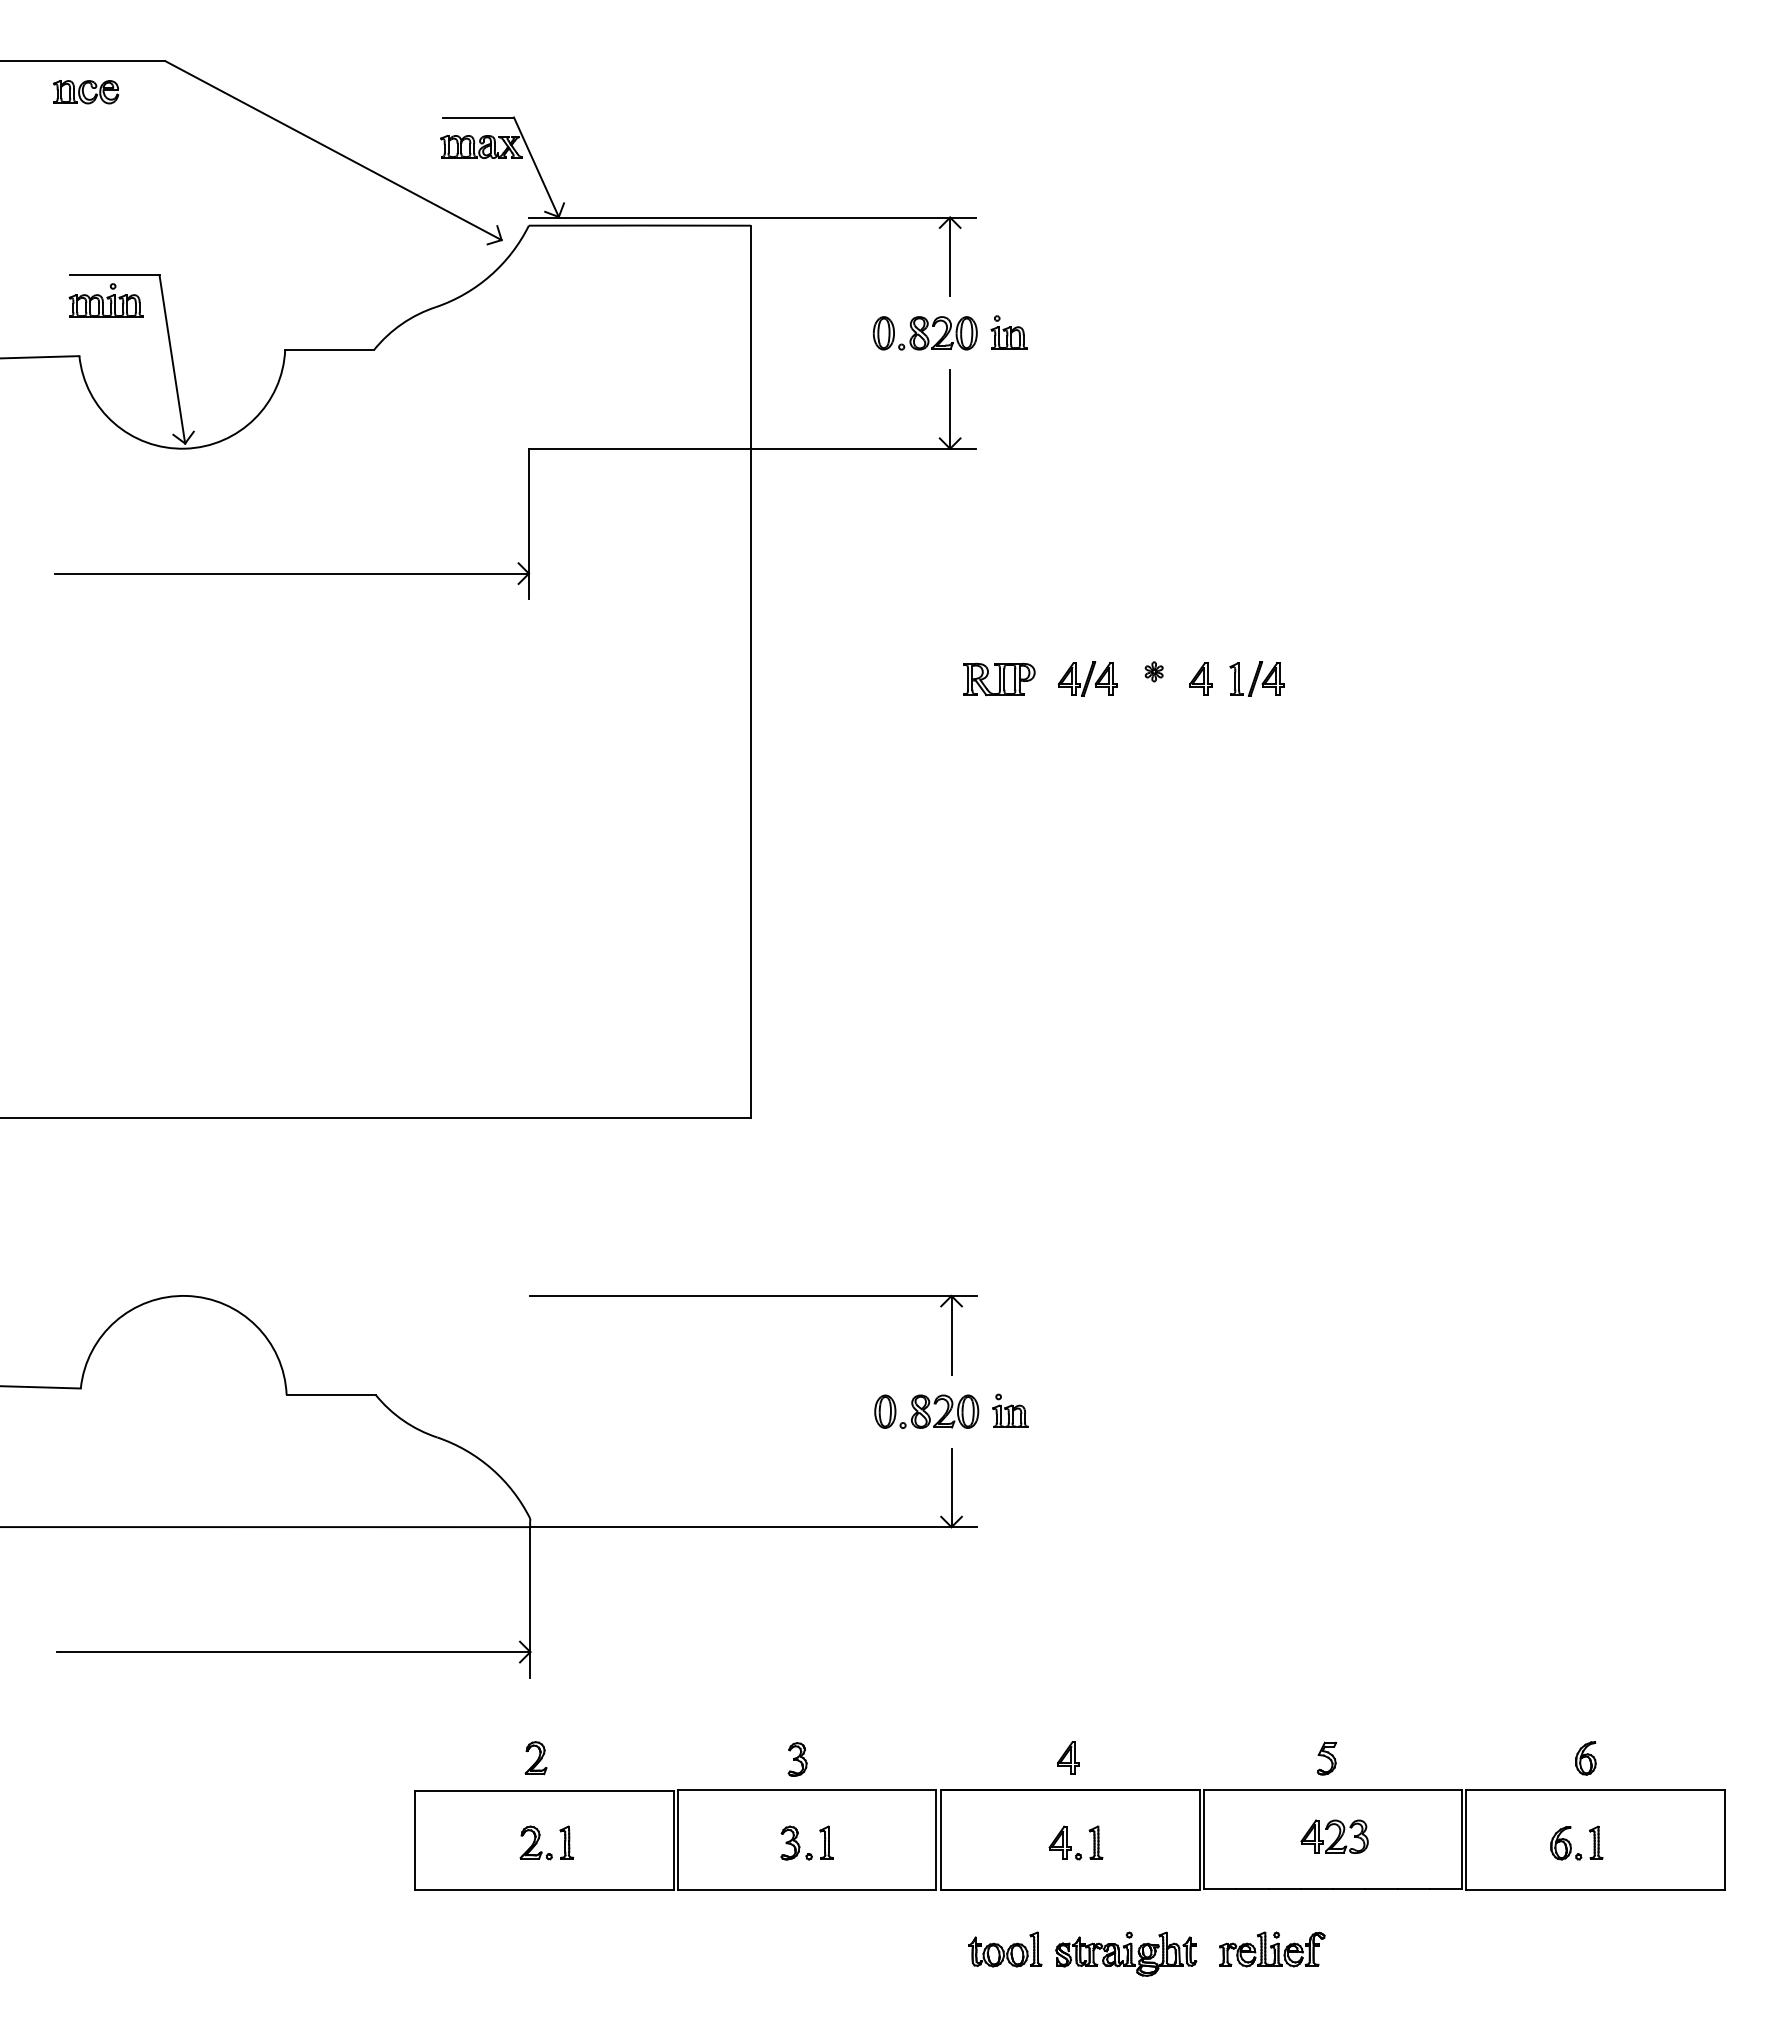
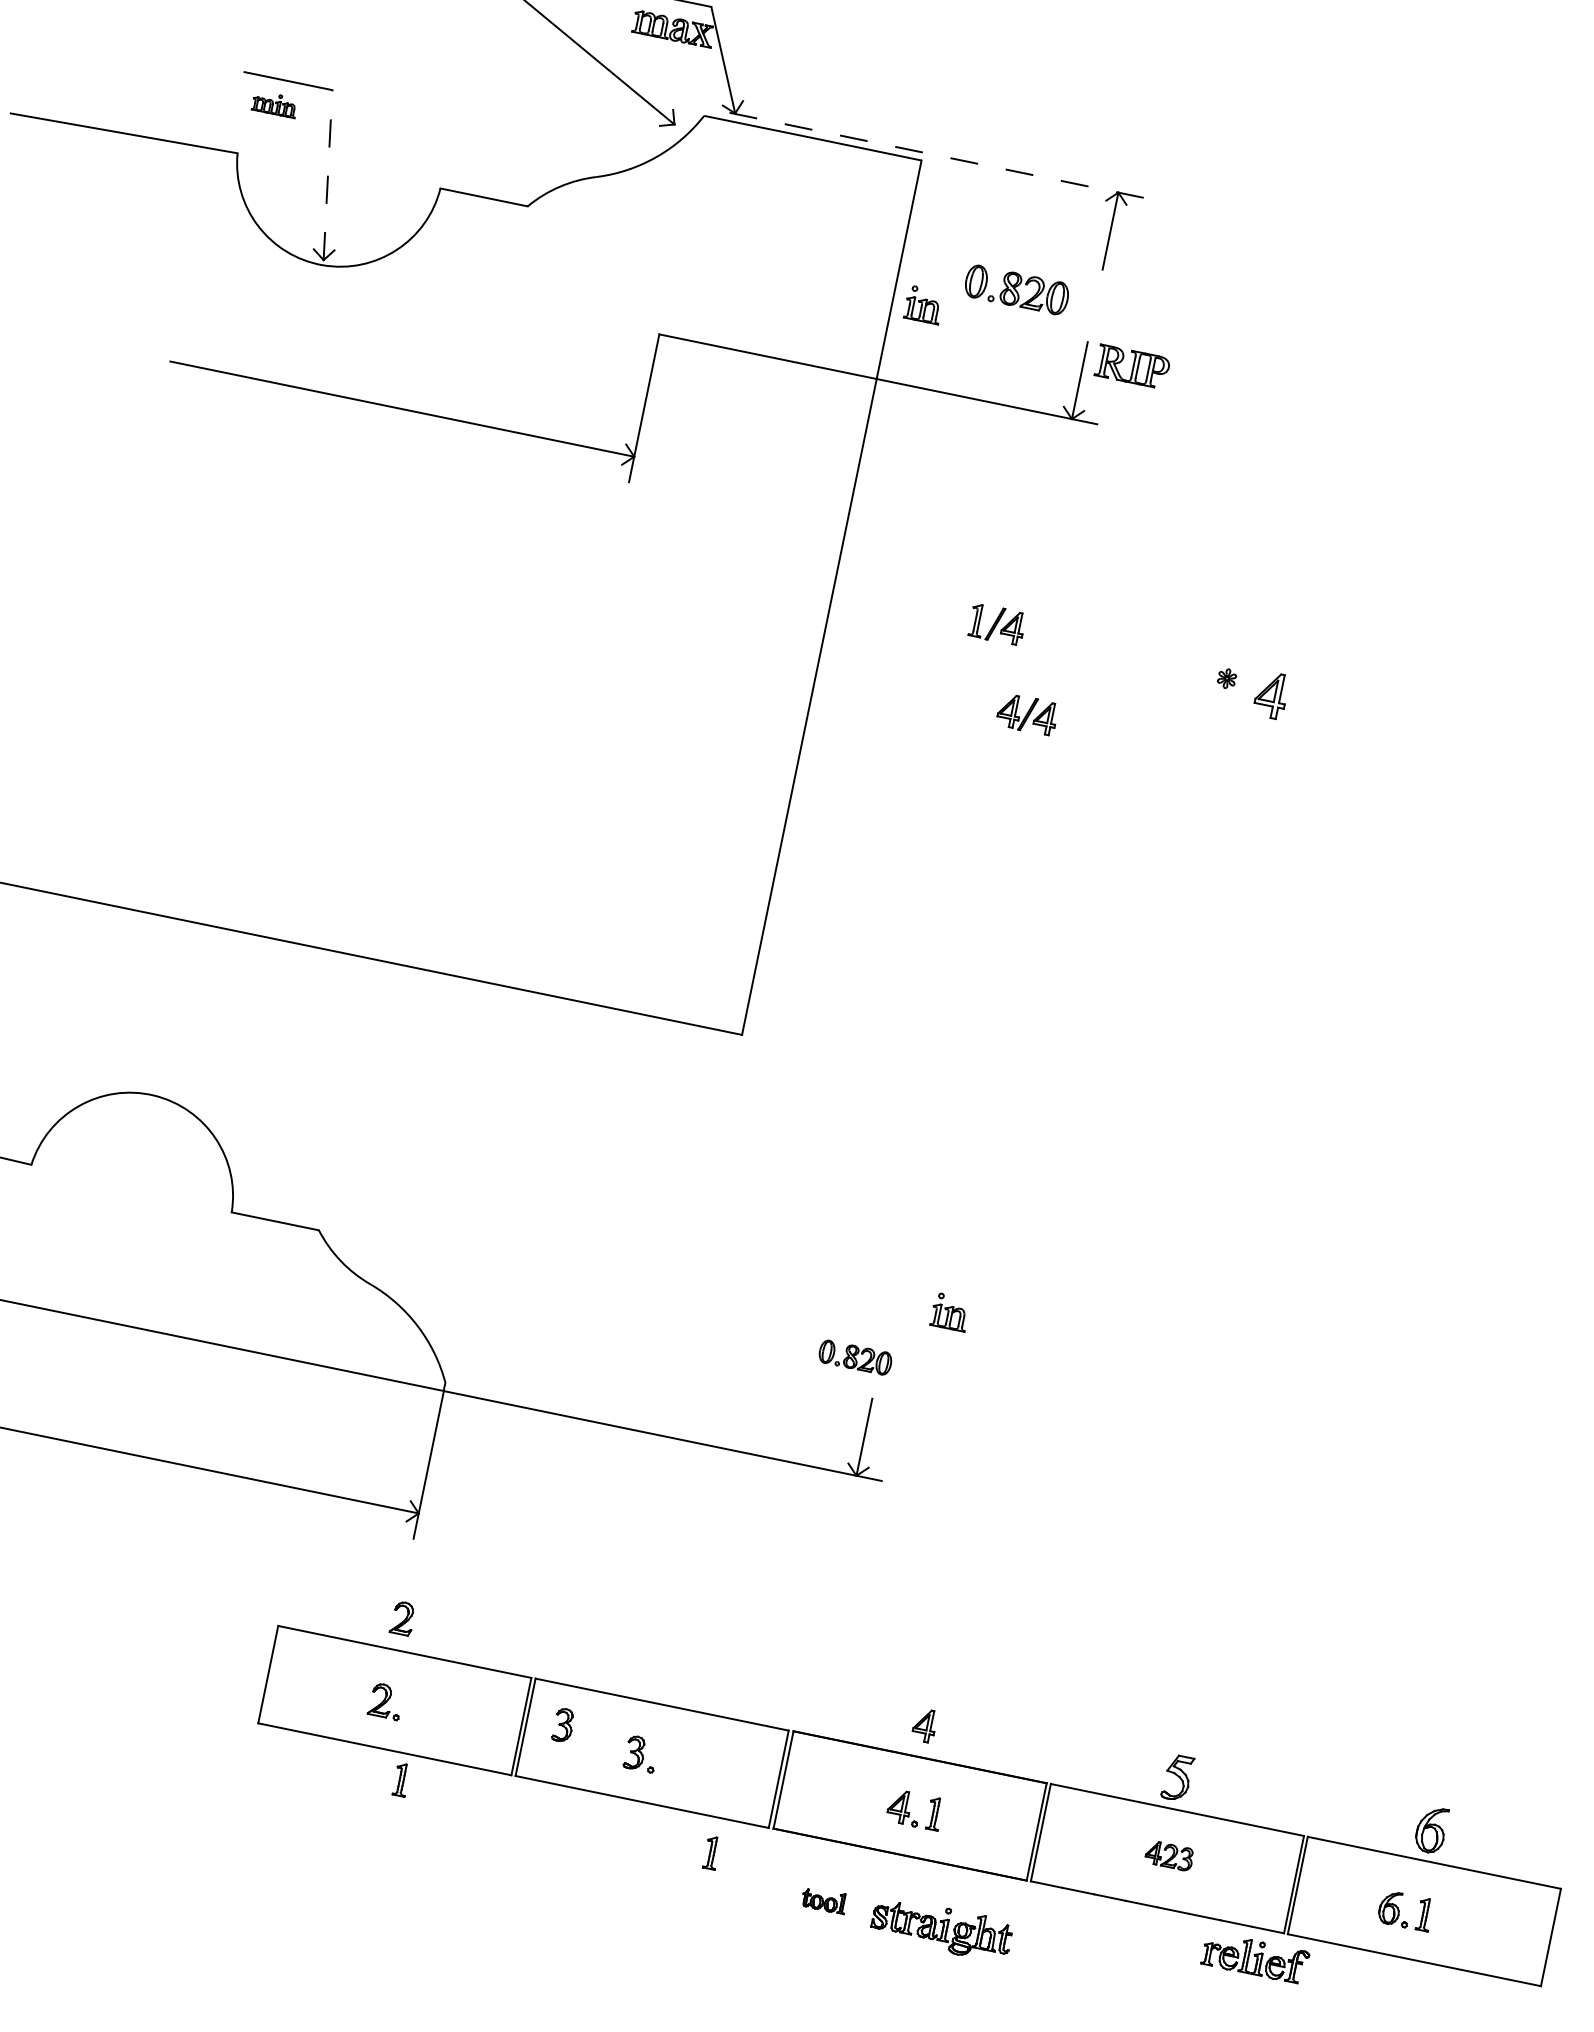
line: (752, 217) -> (924, 152), solid -> dashed
part: (105, 300) -> (274, 104), size x0.6
part: (1008, 332) -> (923, 304), moved
part: (924, 333) -> (1016, 289), moved
line: (172, 358) -> (328, 174), solid -> dashed
part: (1087, 678) -> (1027, 713), moved
part: (1200, 678) -> (1270, 694), size x1.4
part: (1256, 678) -> (996, 623), moved
part: (999, 679) -> (1133, 367), moved
part: (753, 1296) -> (708, 1209), removed
part: (1010, 1410) -> (950, 1311), moved
part: (926, 1411) -> (855, 1357), size x0.7
part: (1327, 1758) -> (1178, 1777), size x1.4
part: (1585, 1758) -> (1430, 1829), size x1.4
part: (797, 1759) -> (563, 1725), moved
part: (1334, 1836) -> (1169, 1855), size x0.7
part: (566, 1842) -> (401, 1779), moved
part: (826, 1842) -> (711, 1852), moved
part: (1005, 1949) -> (824, 1900), size x0.6
part: (1272, 1949) -> (1255, 1958), moved

